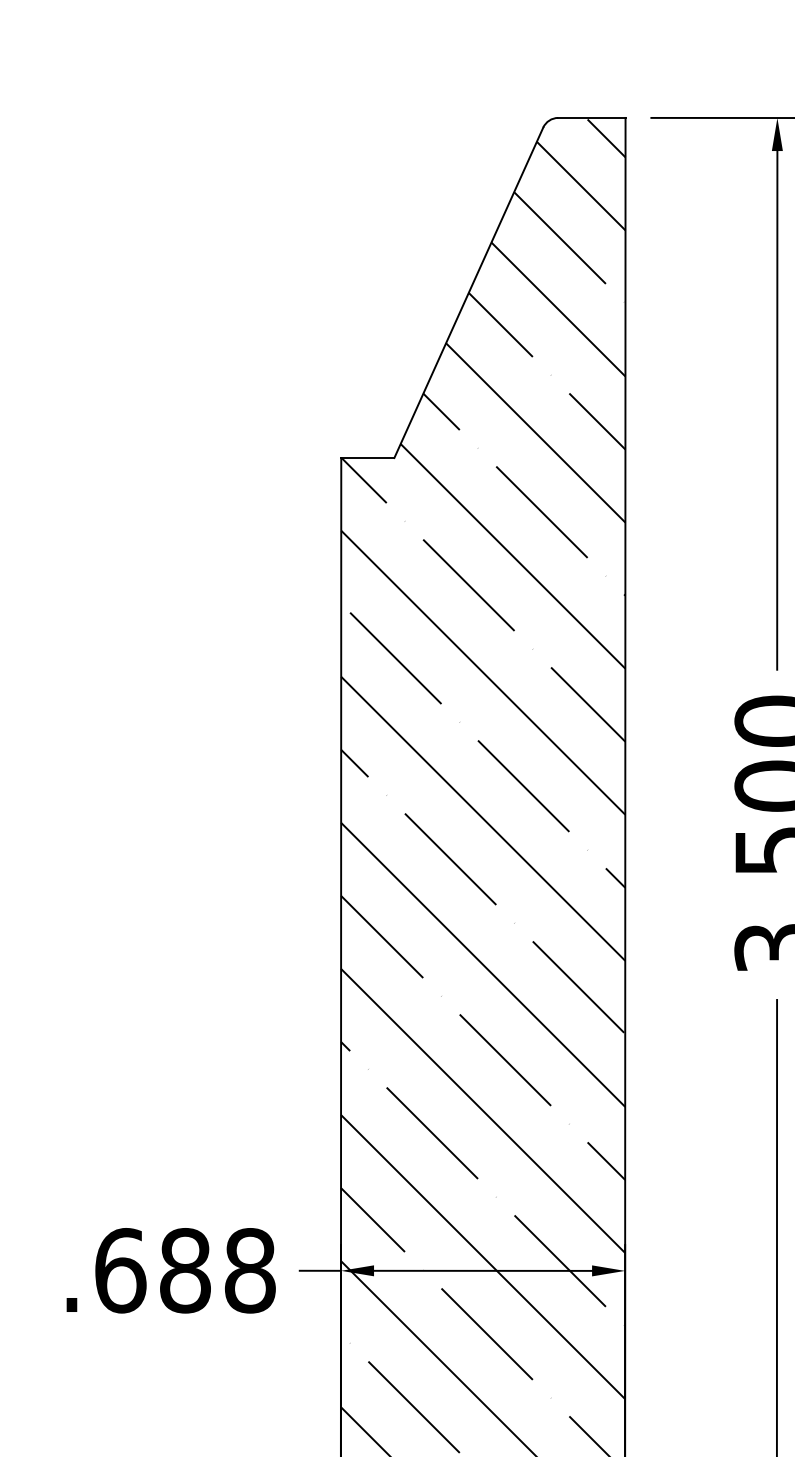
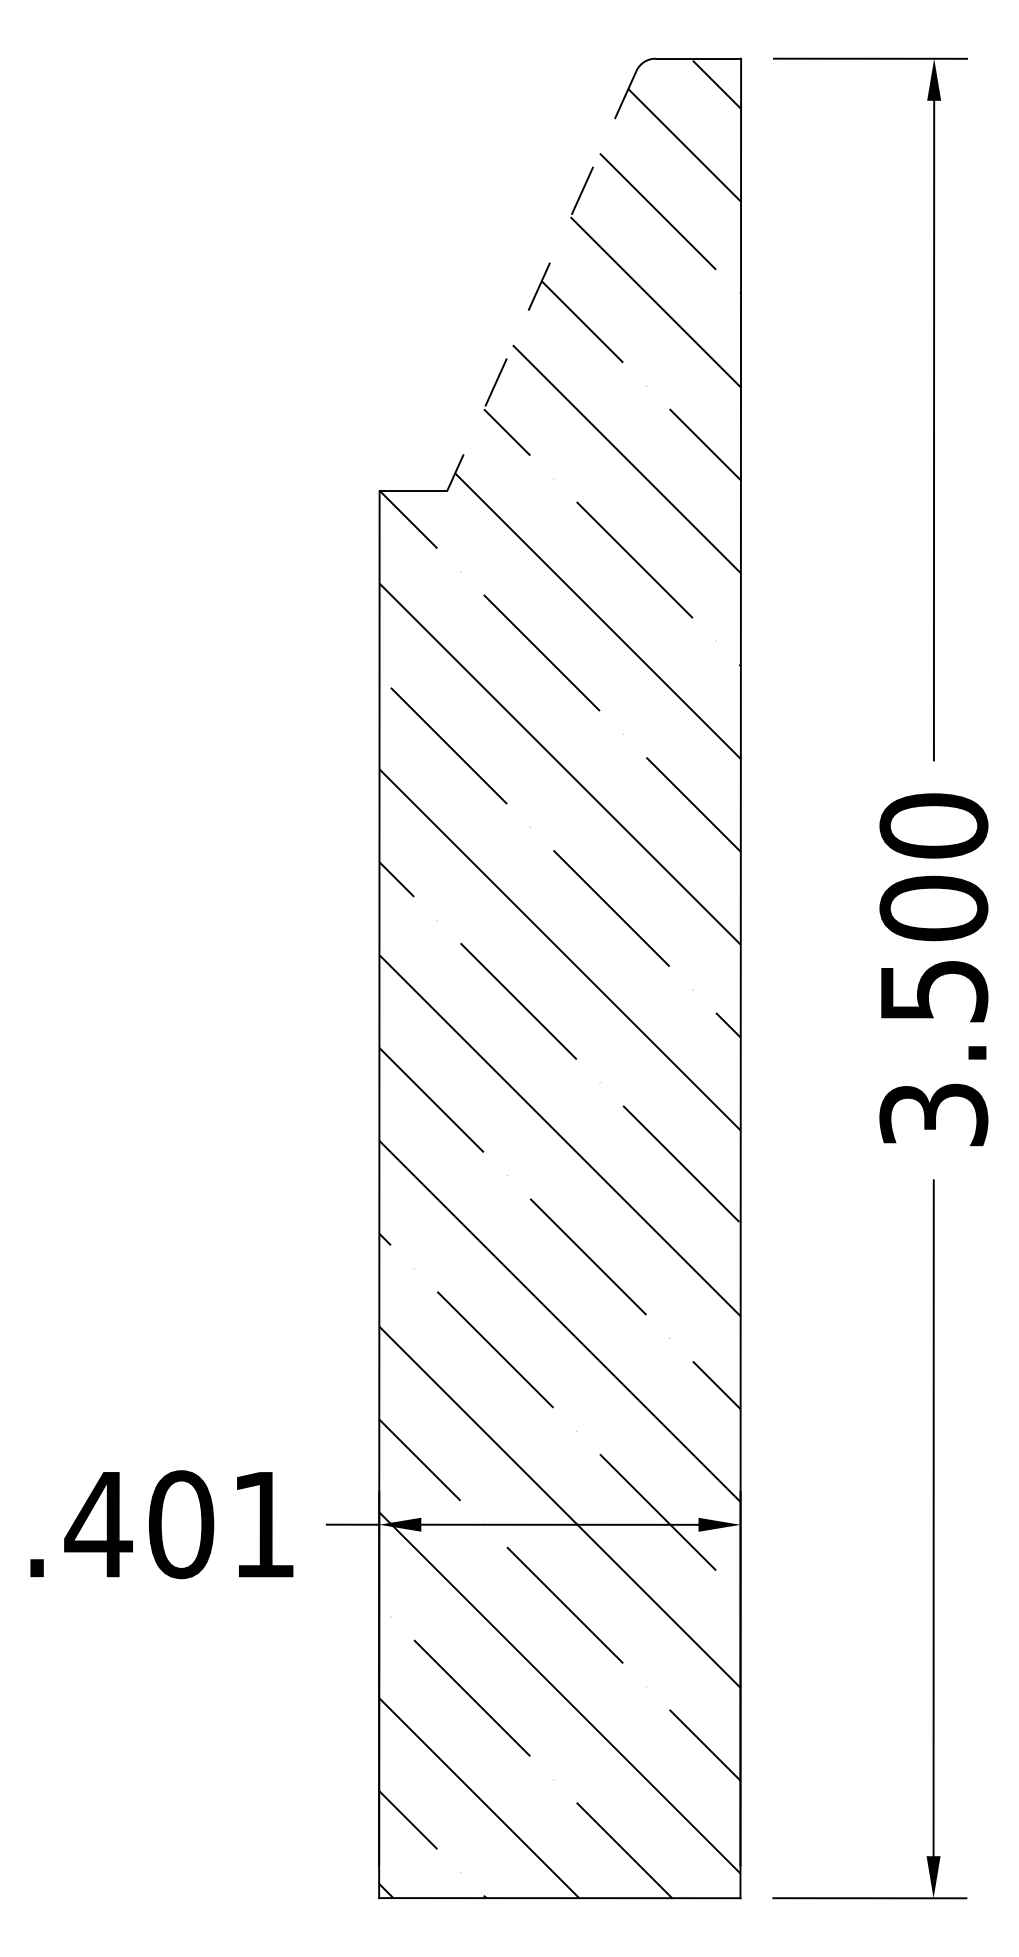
line: (468, 293) -> (541, 281), solid -> dashed
text: (184, 1270) -> (180, 1524), .688 -> .401

